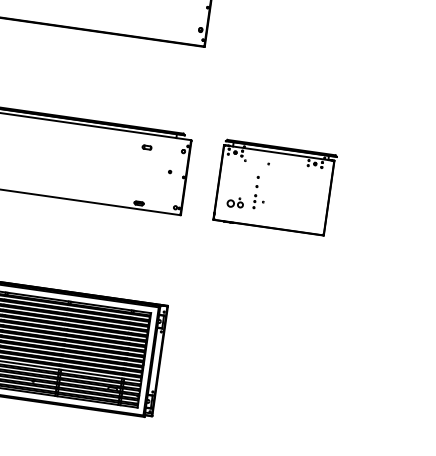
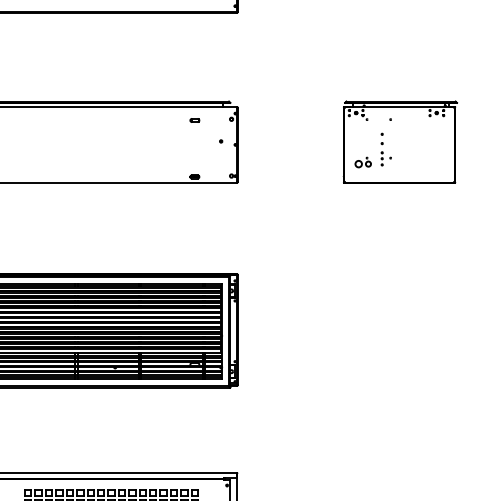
part: (275, 187) -> (400, 141), moved

